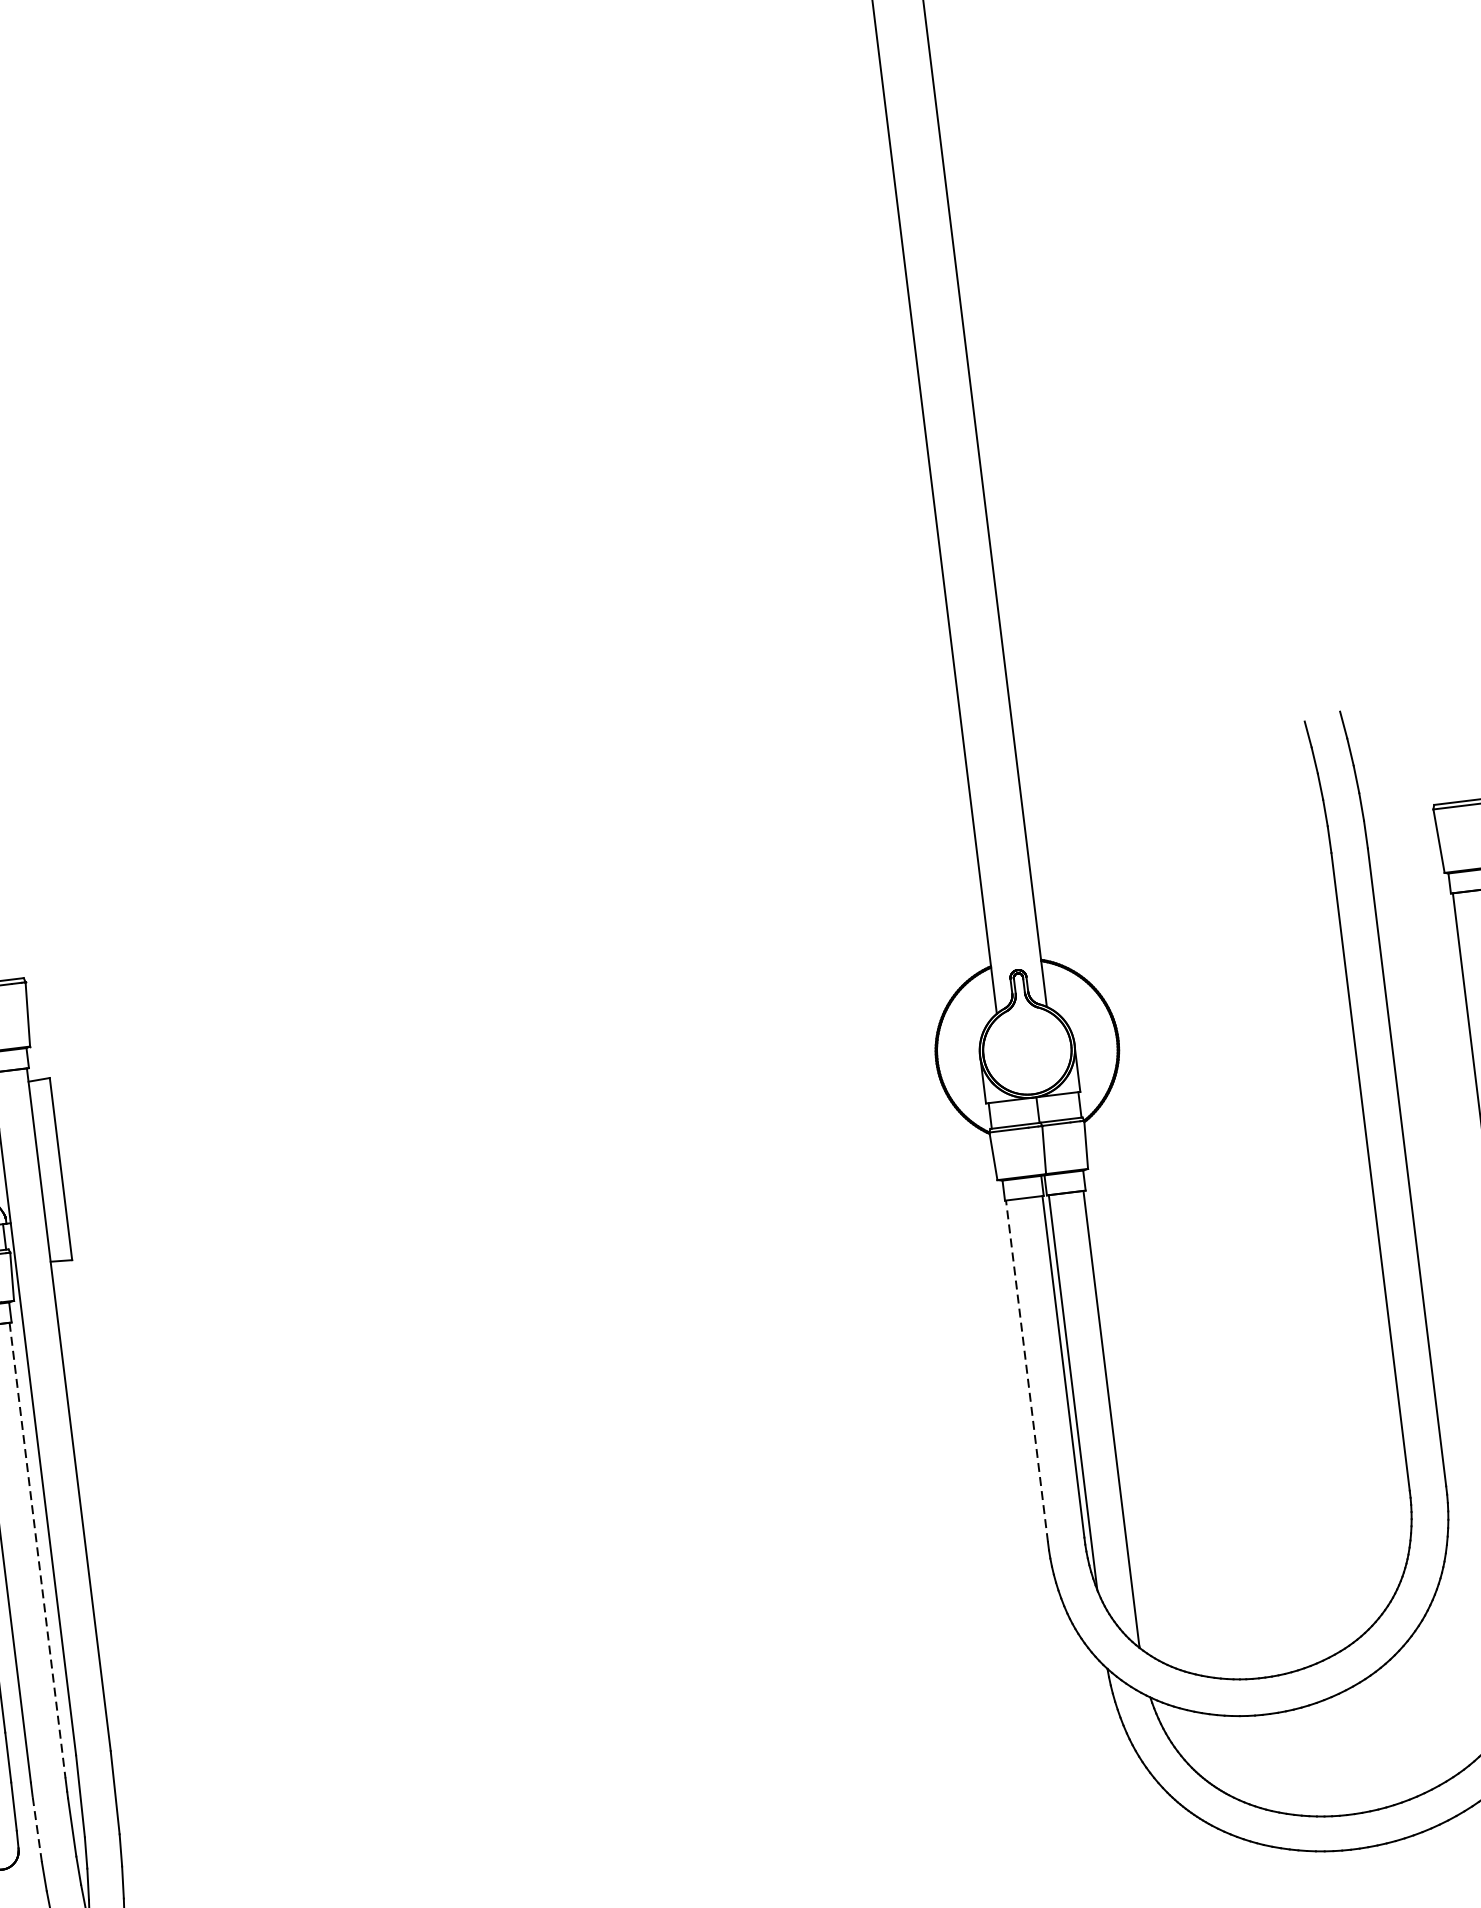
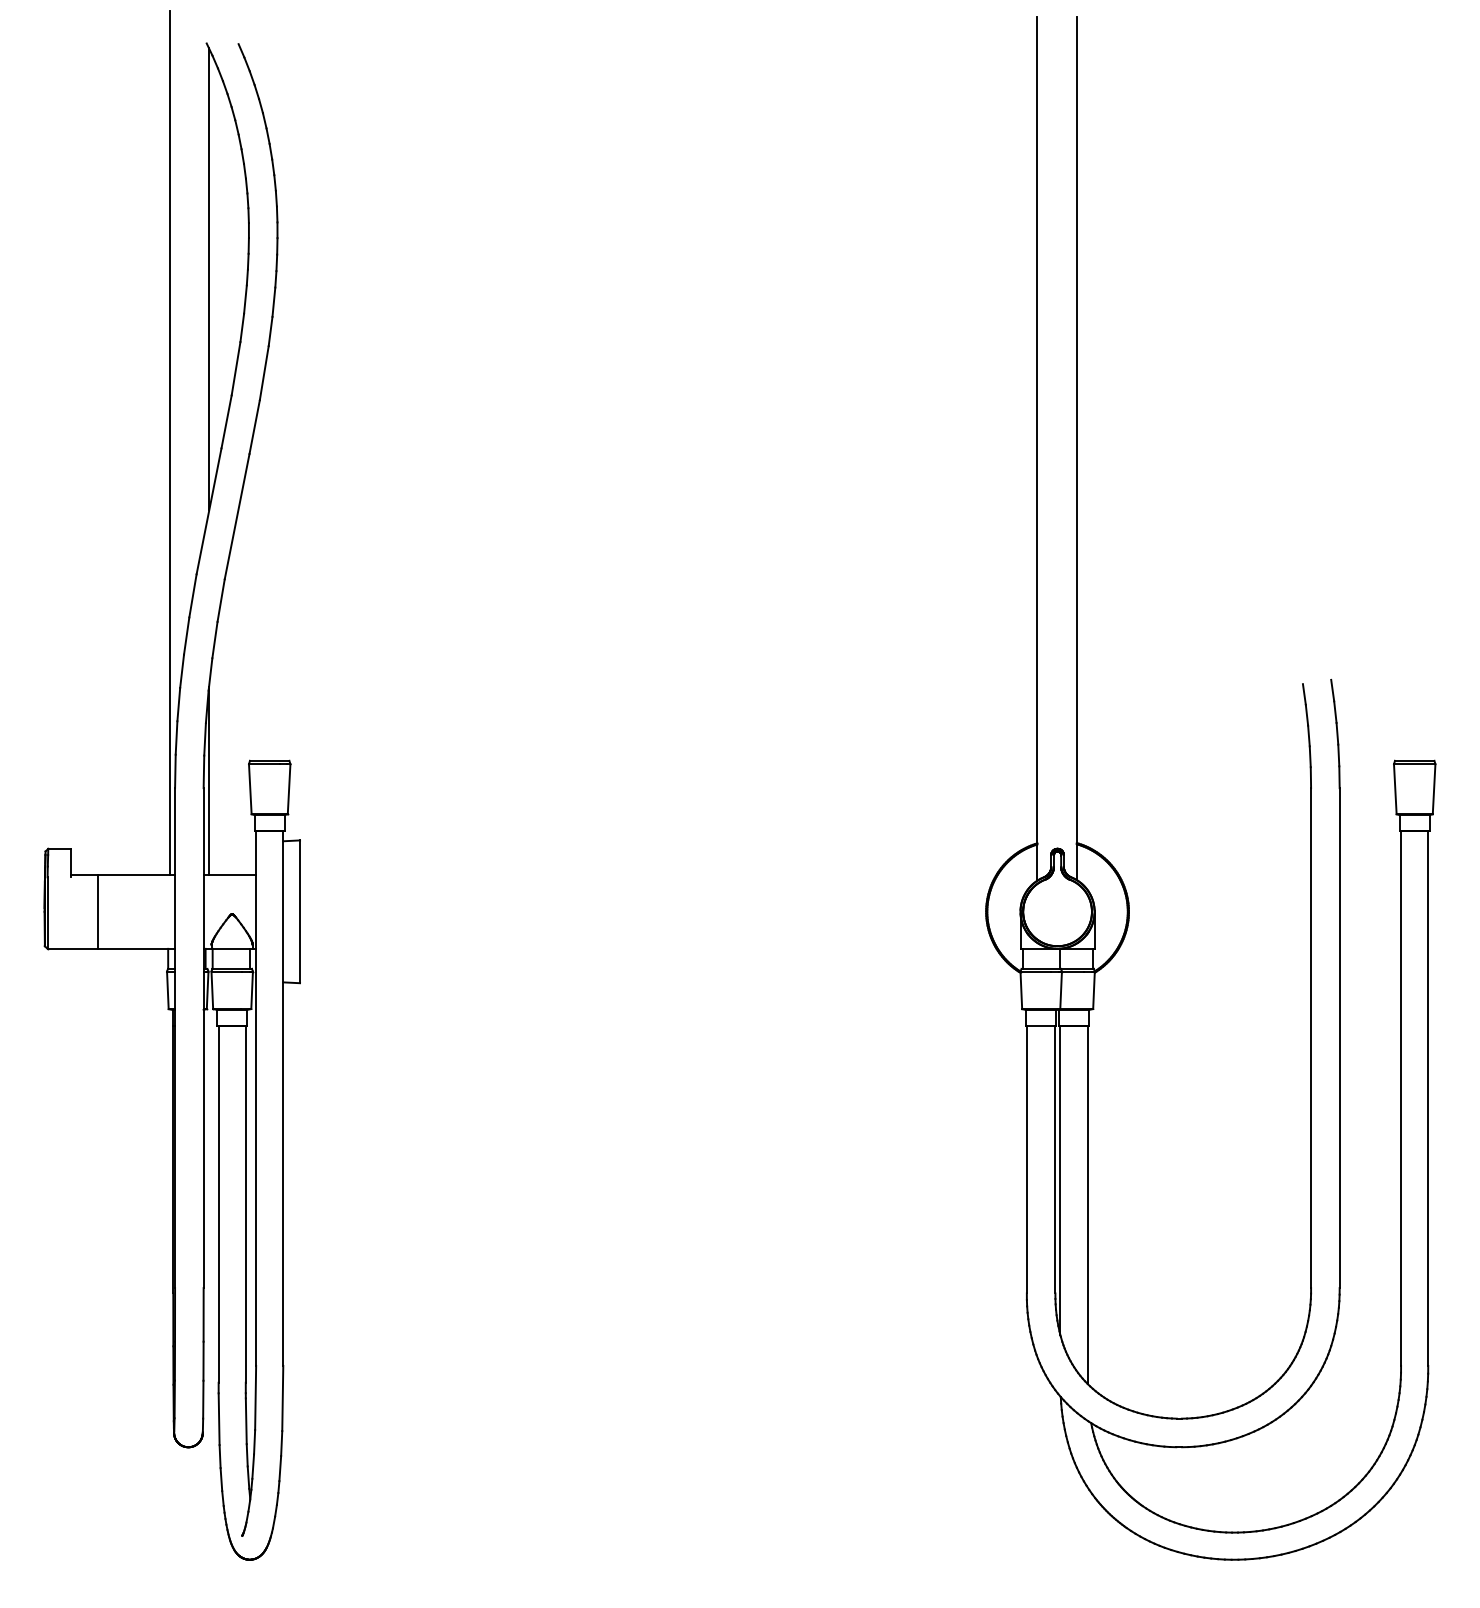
line: (1026, 1371) -> (1026, 1159), dashed -> solid
line: (37, 1551) -> (245, 1204), dashed -> solid
line: (37, 1829) -> (219, 1419), dashed -> solid

